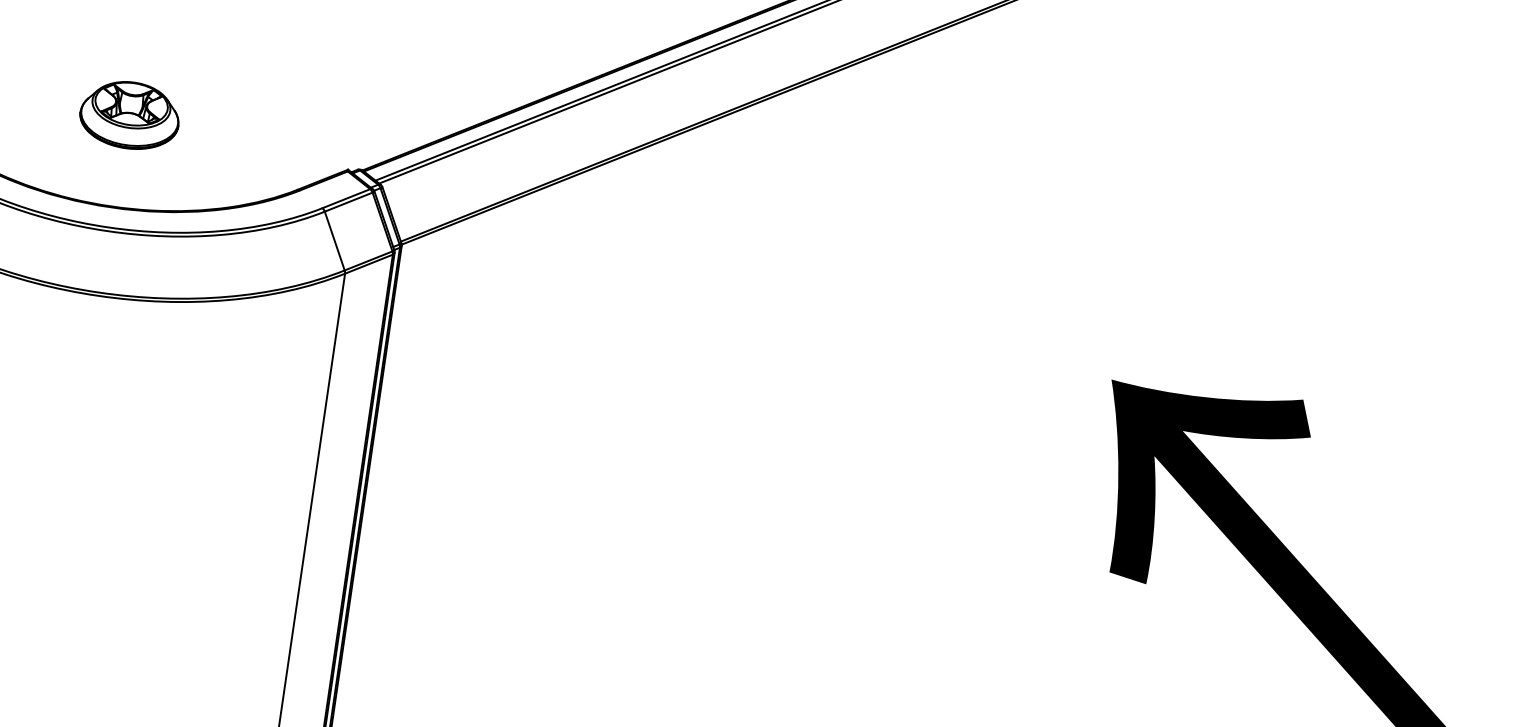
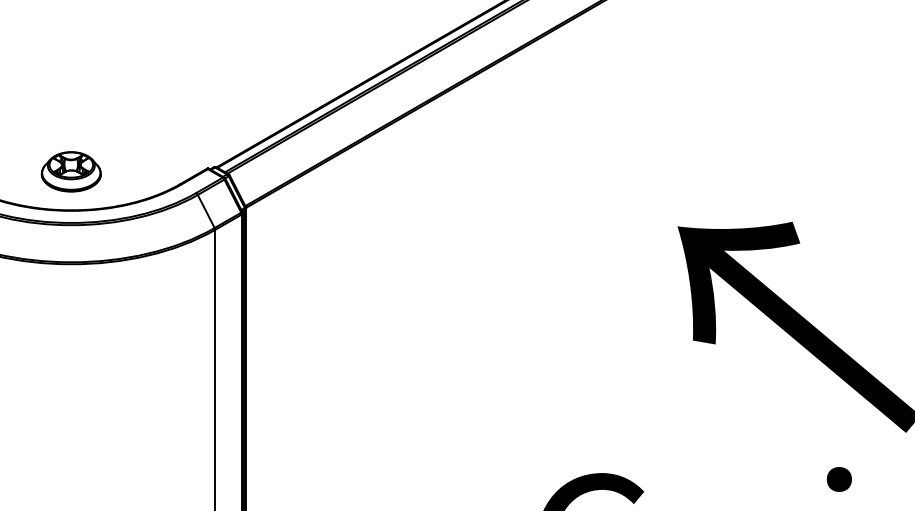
part: (128, 114) -> (70, 171), moved

